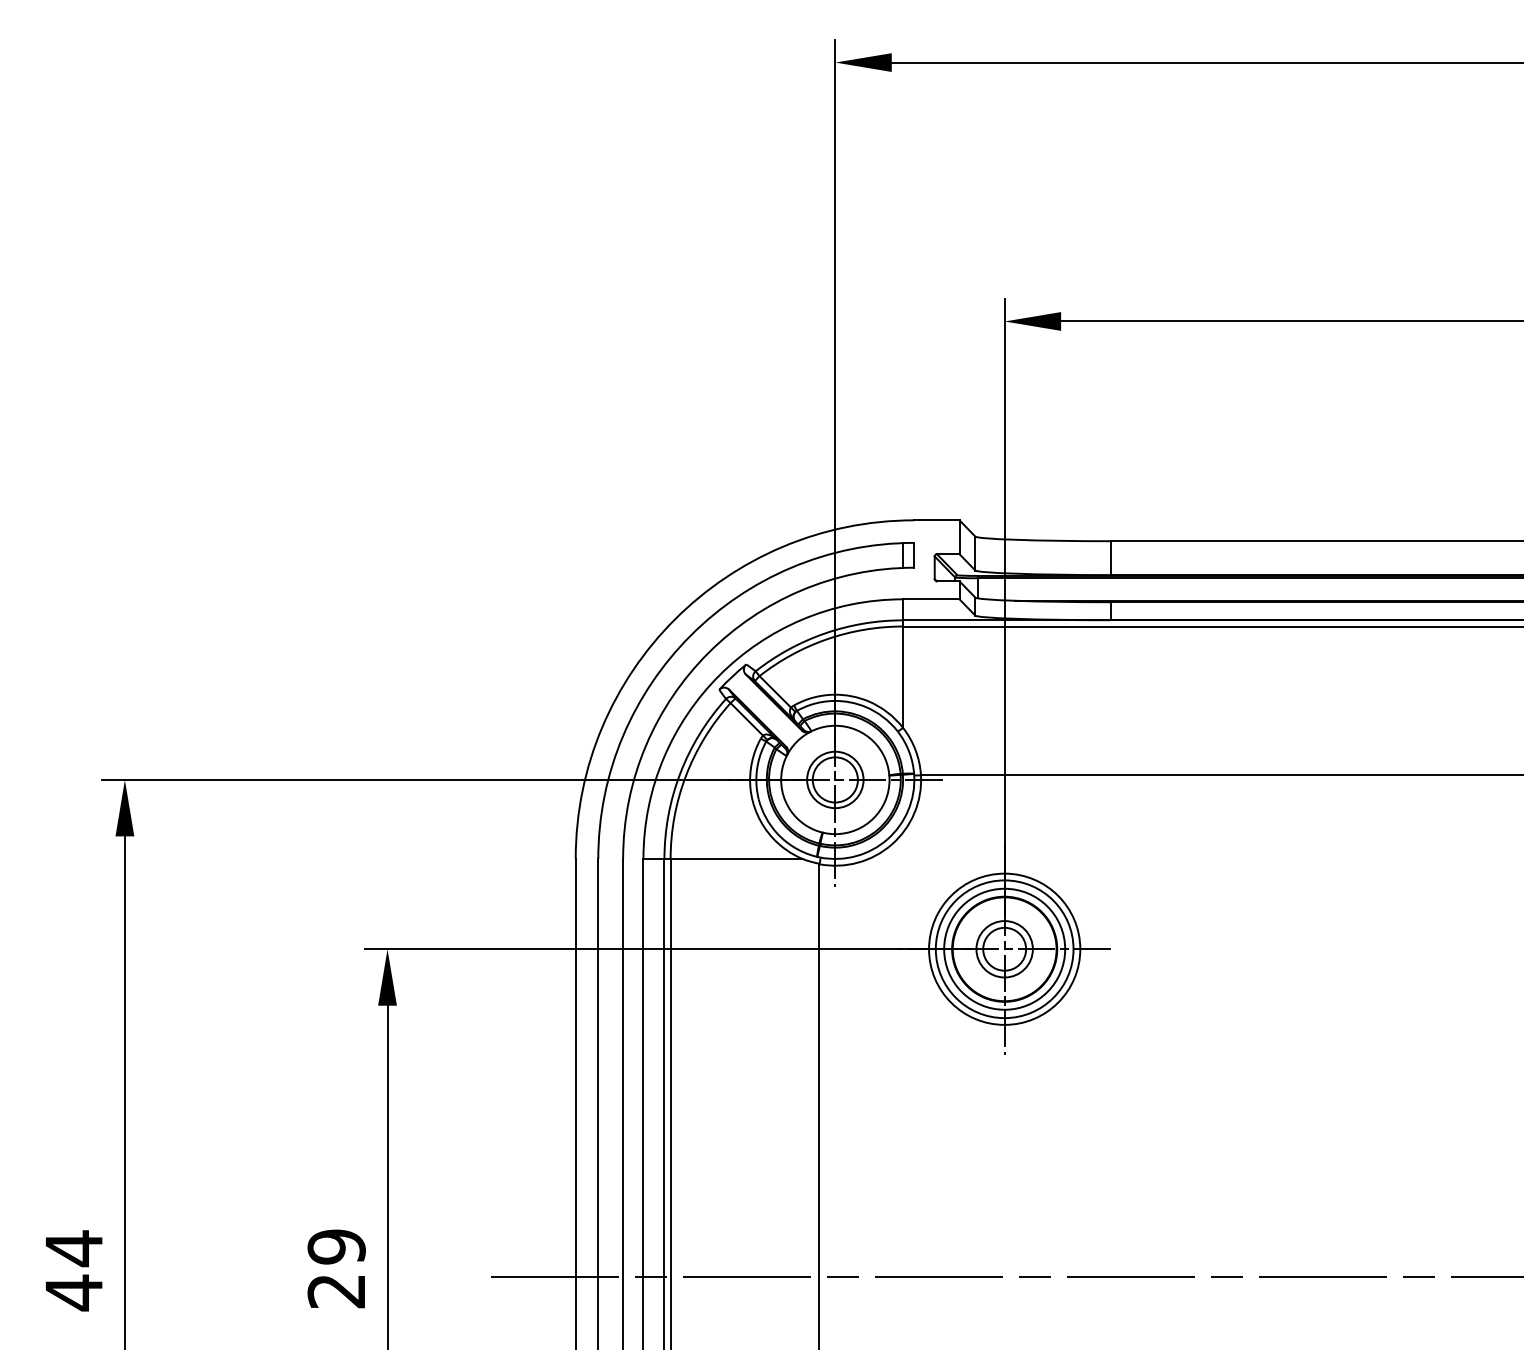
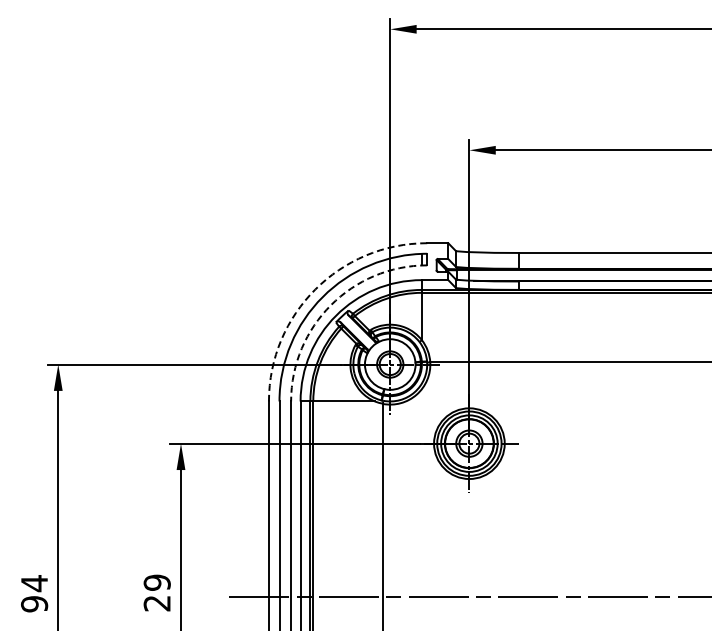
arc: (675, 619) -> (315, 289), solid -> dashed
arc: (707, 653) -> (330, 305), solid -> dashed
text: (74, 1291) -> (34, 603), 44 -> 94

